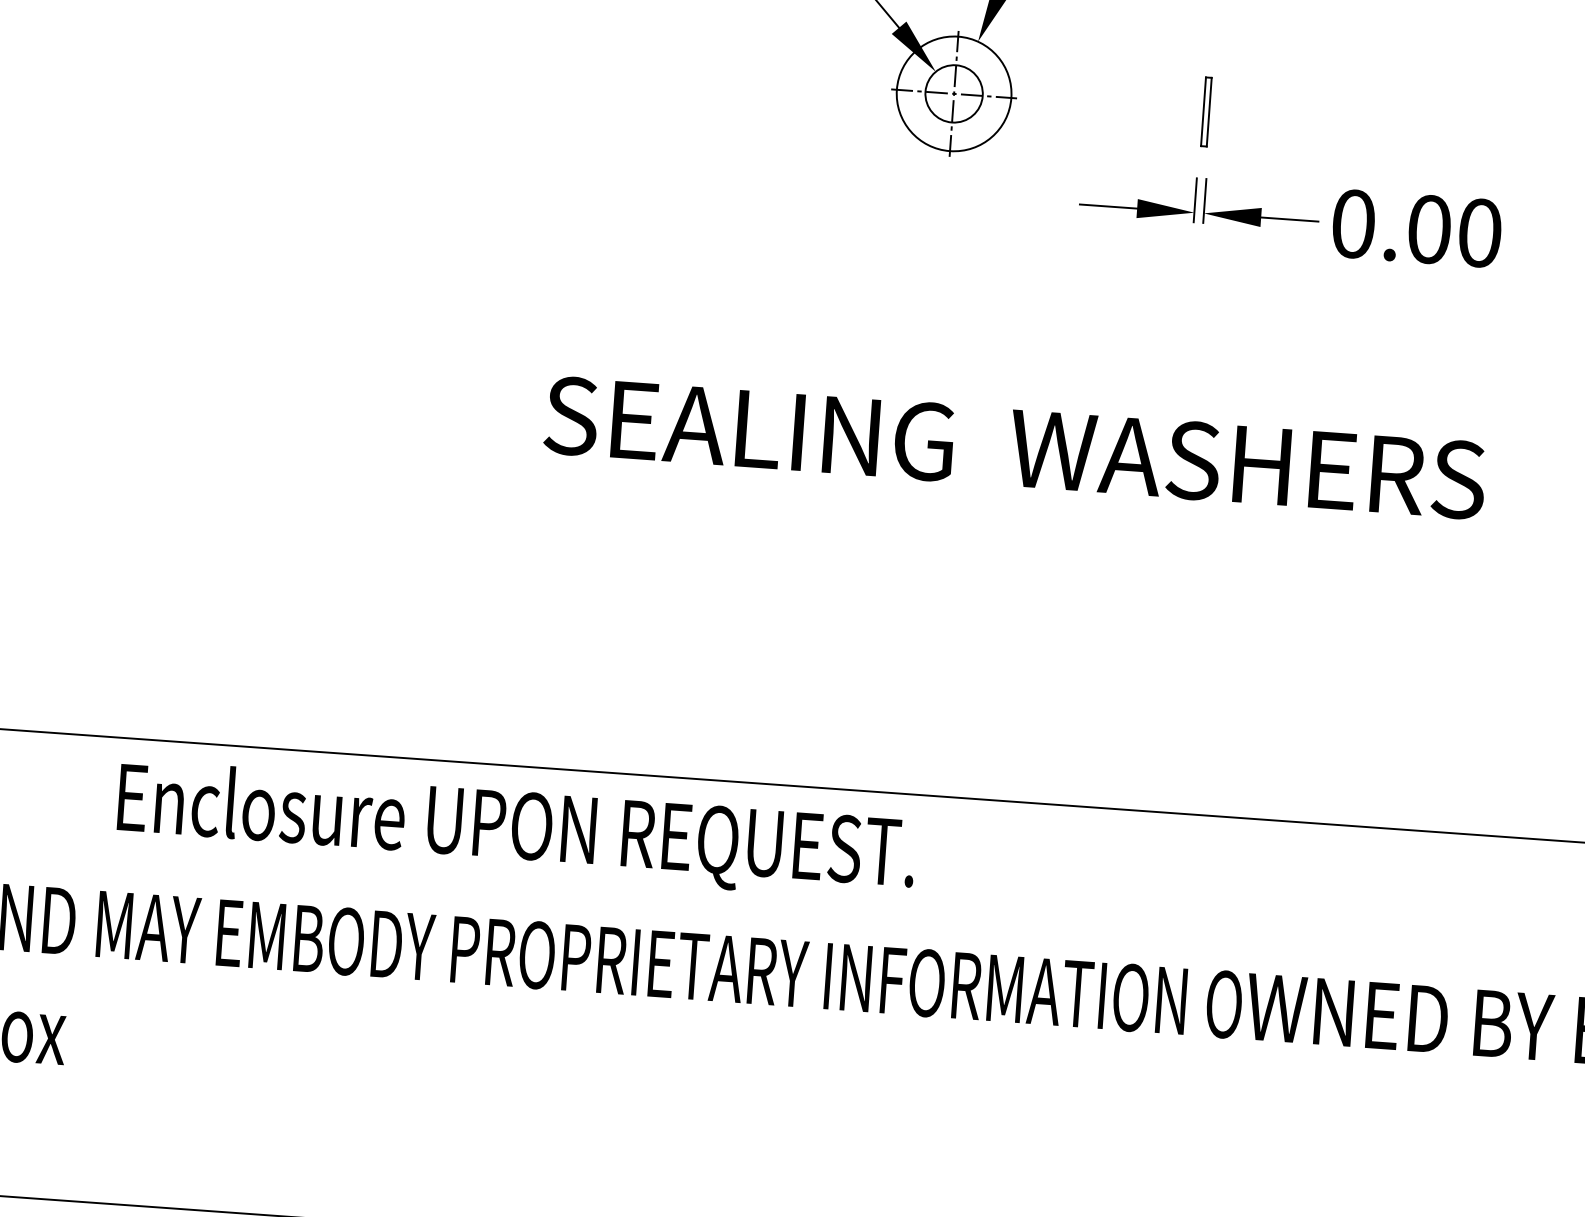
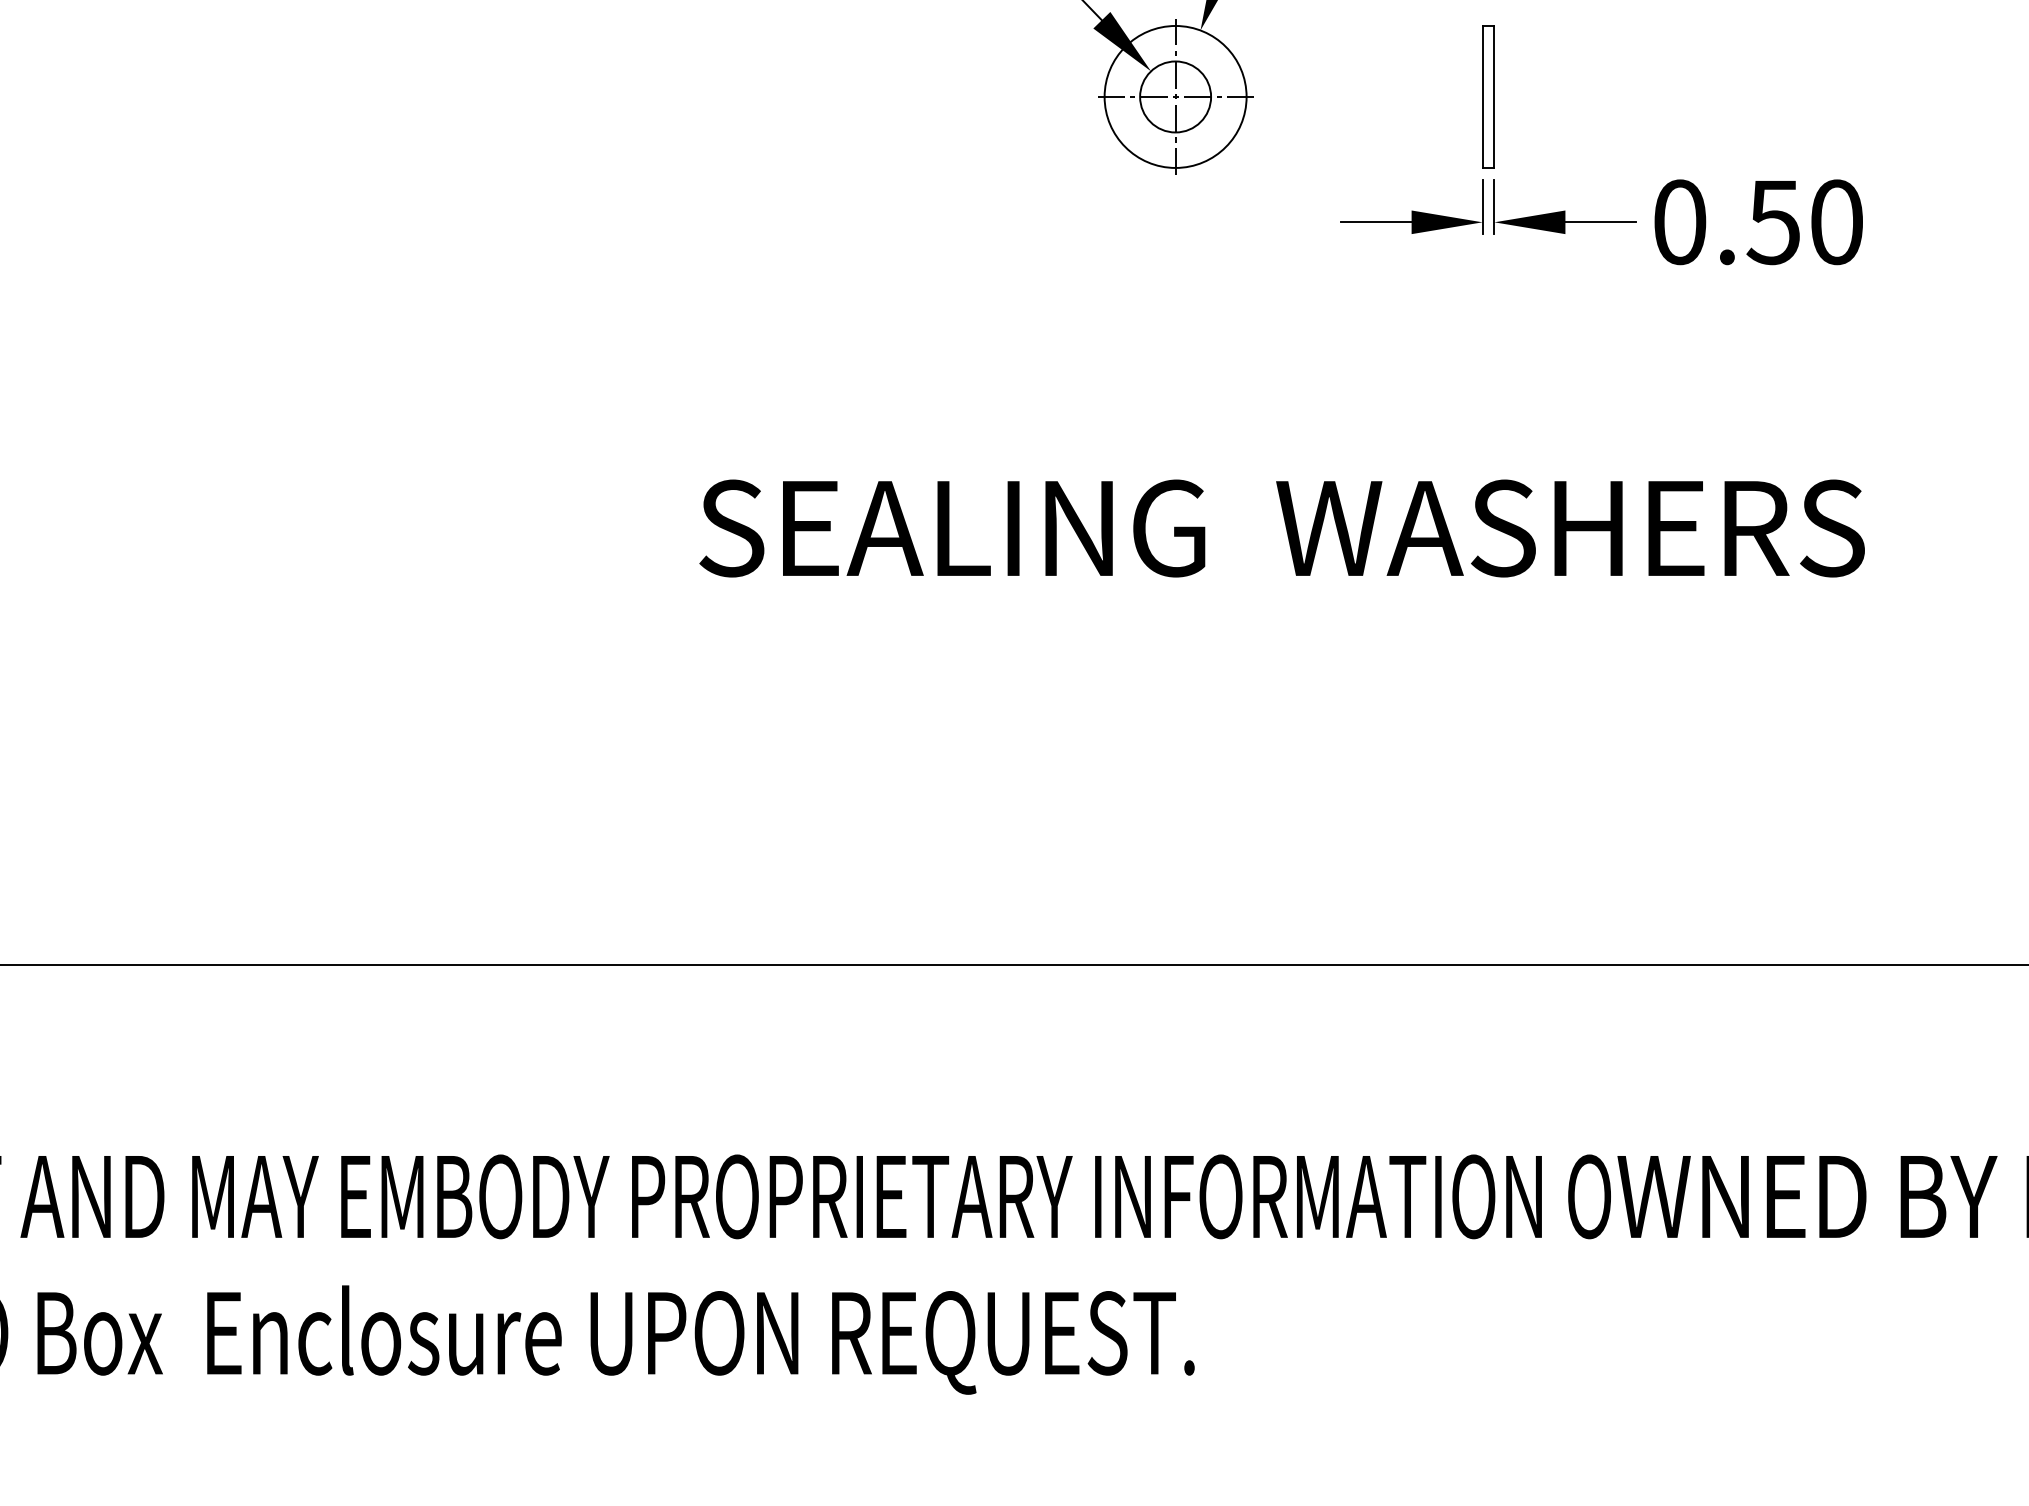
part: (1206, 111) -> (1488, 96), size x1.67
text: (1428, 229) -> (1773, 222), 0.00 -> 0.50
text: (516, 830) -> (700, 1339), moved

